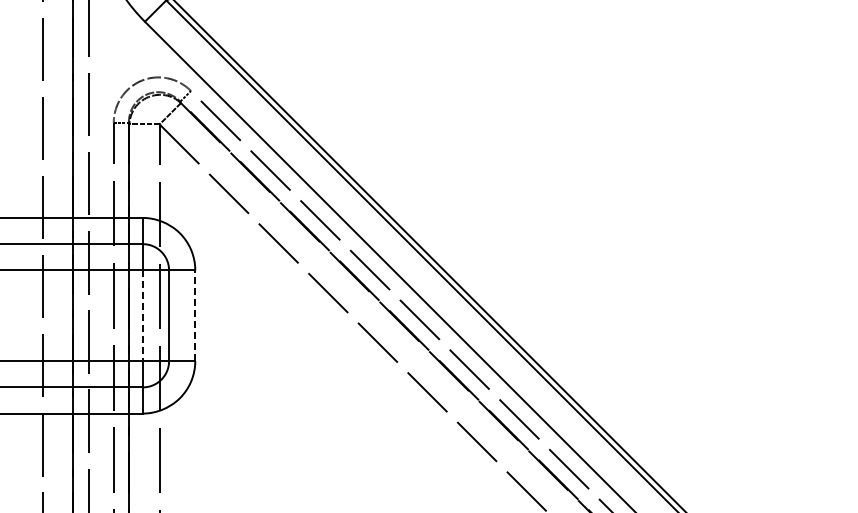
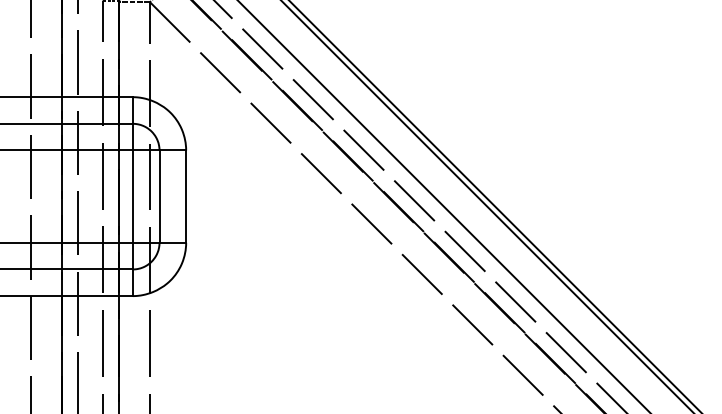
line: (195, 315) -> (186, 196), dashed -> solid
line: (142, 316) -> (132, 197), dashed -> solid

